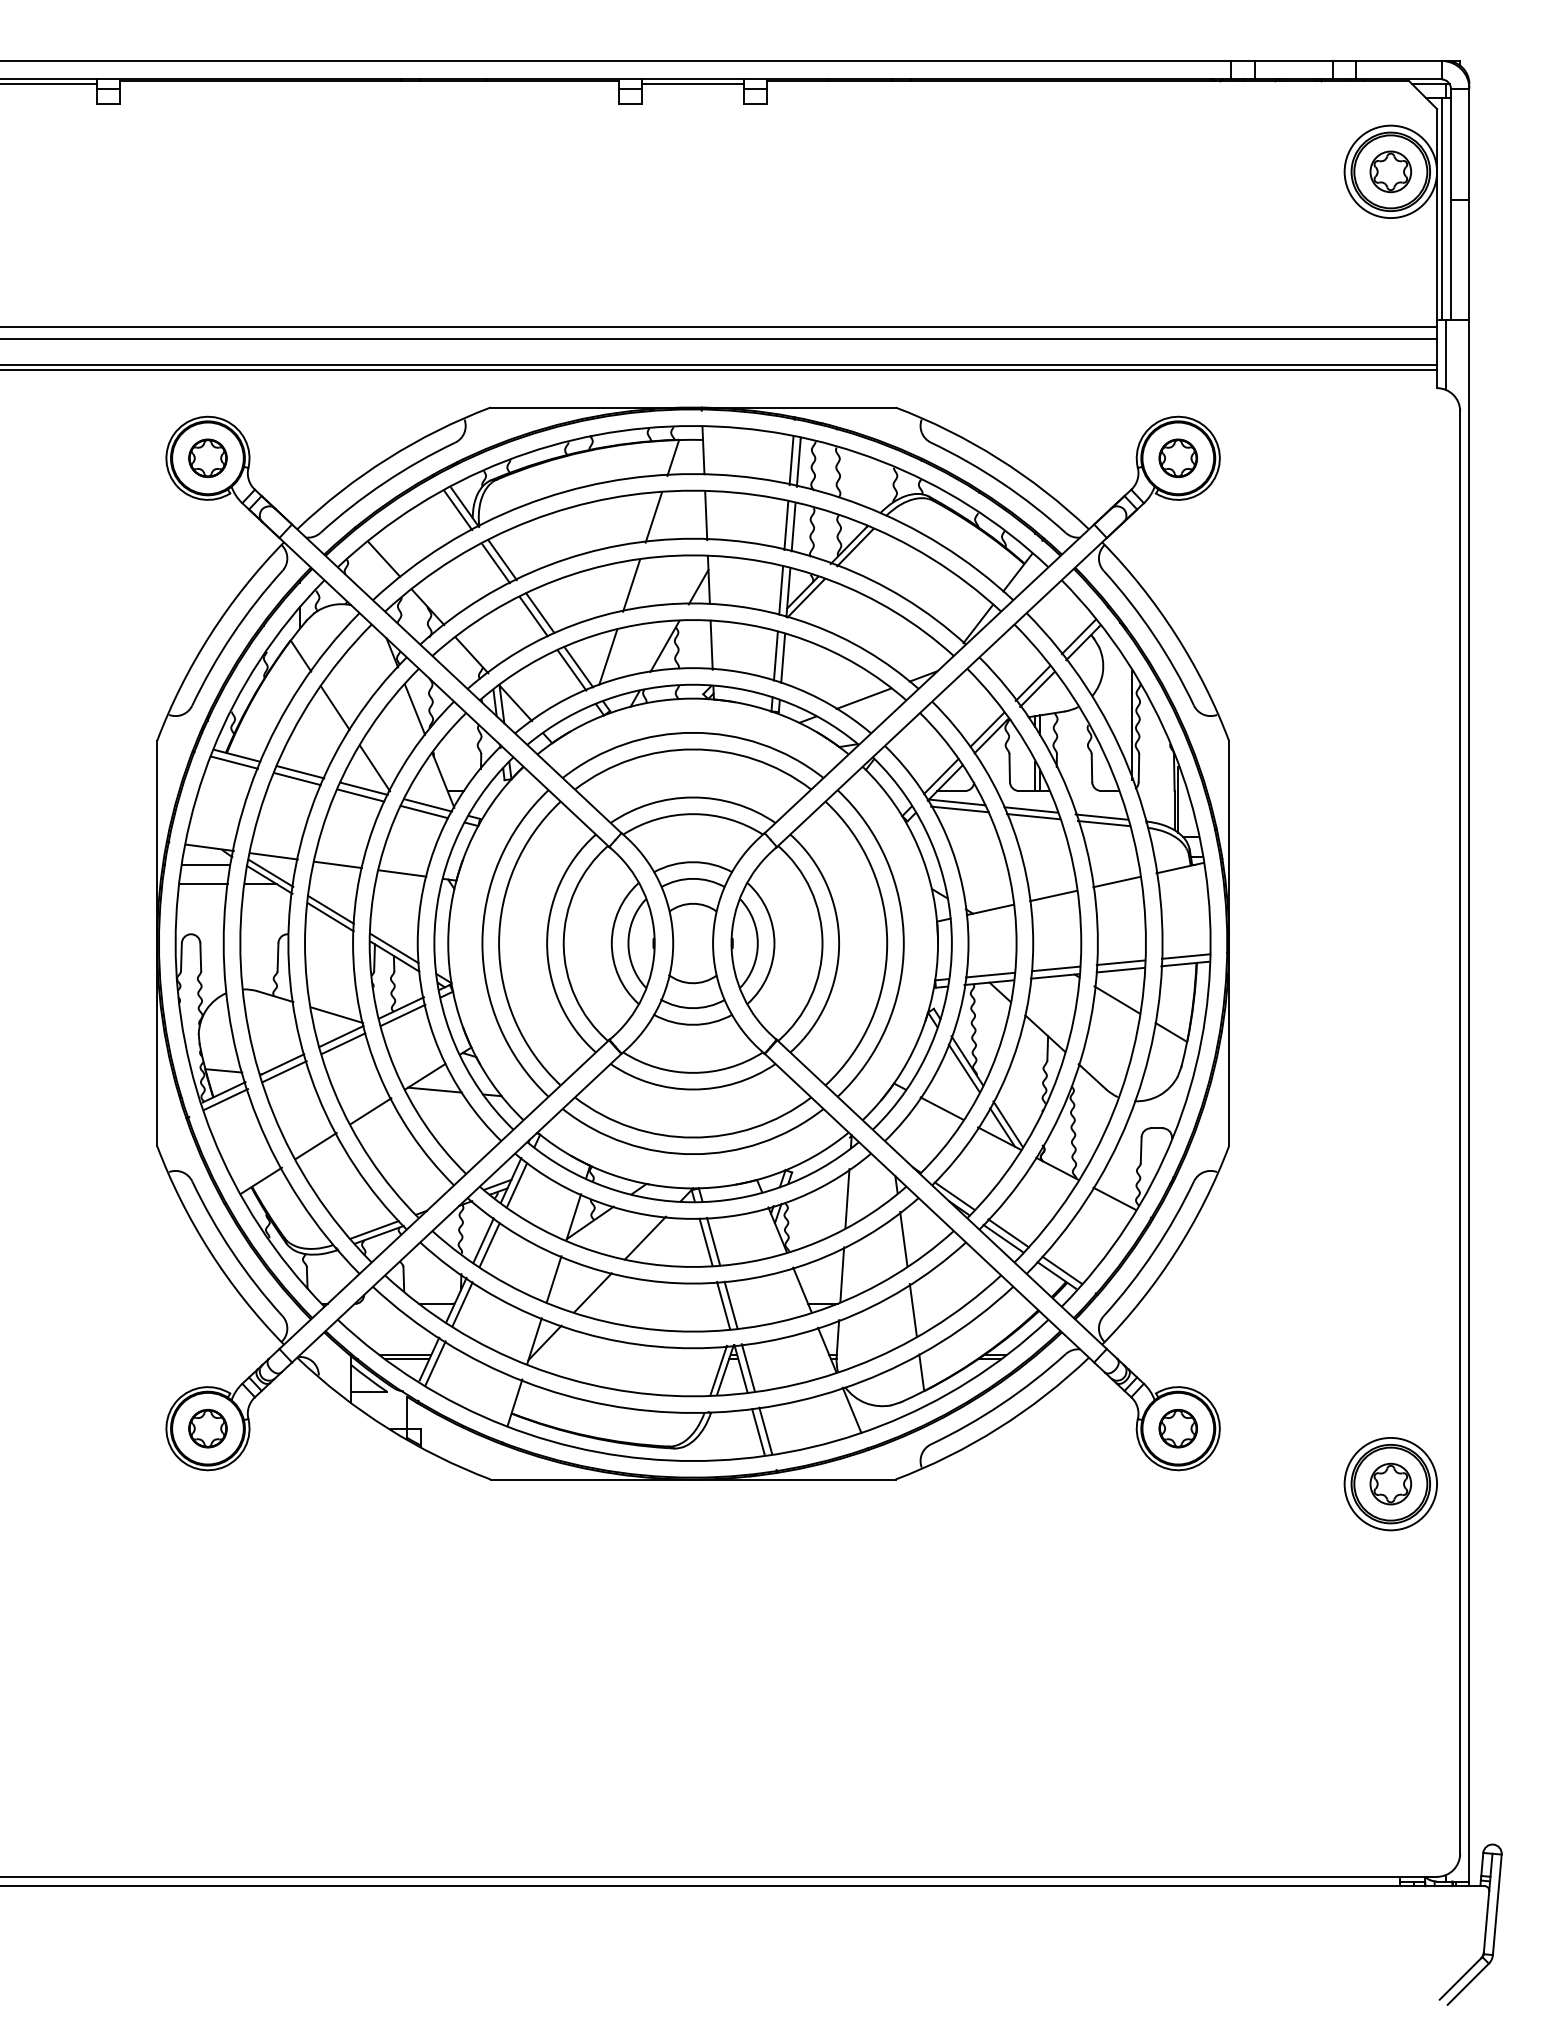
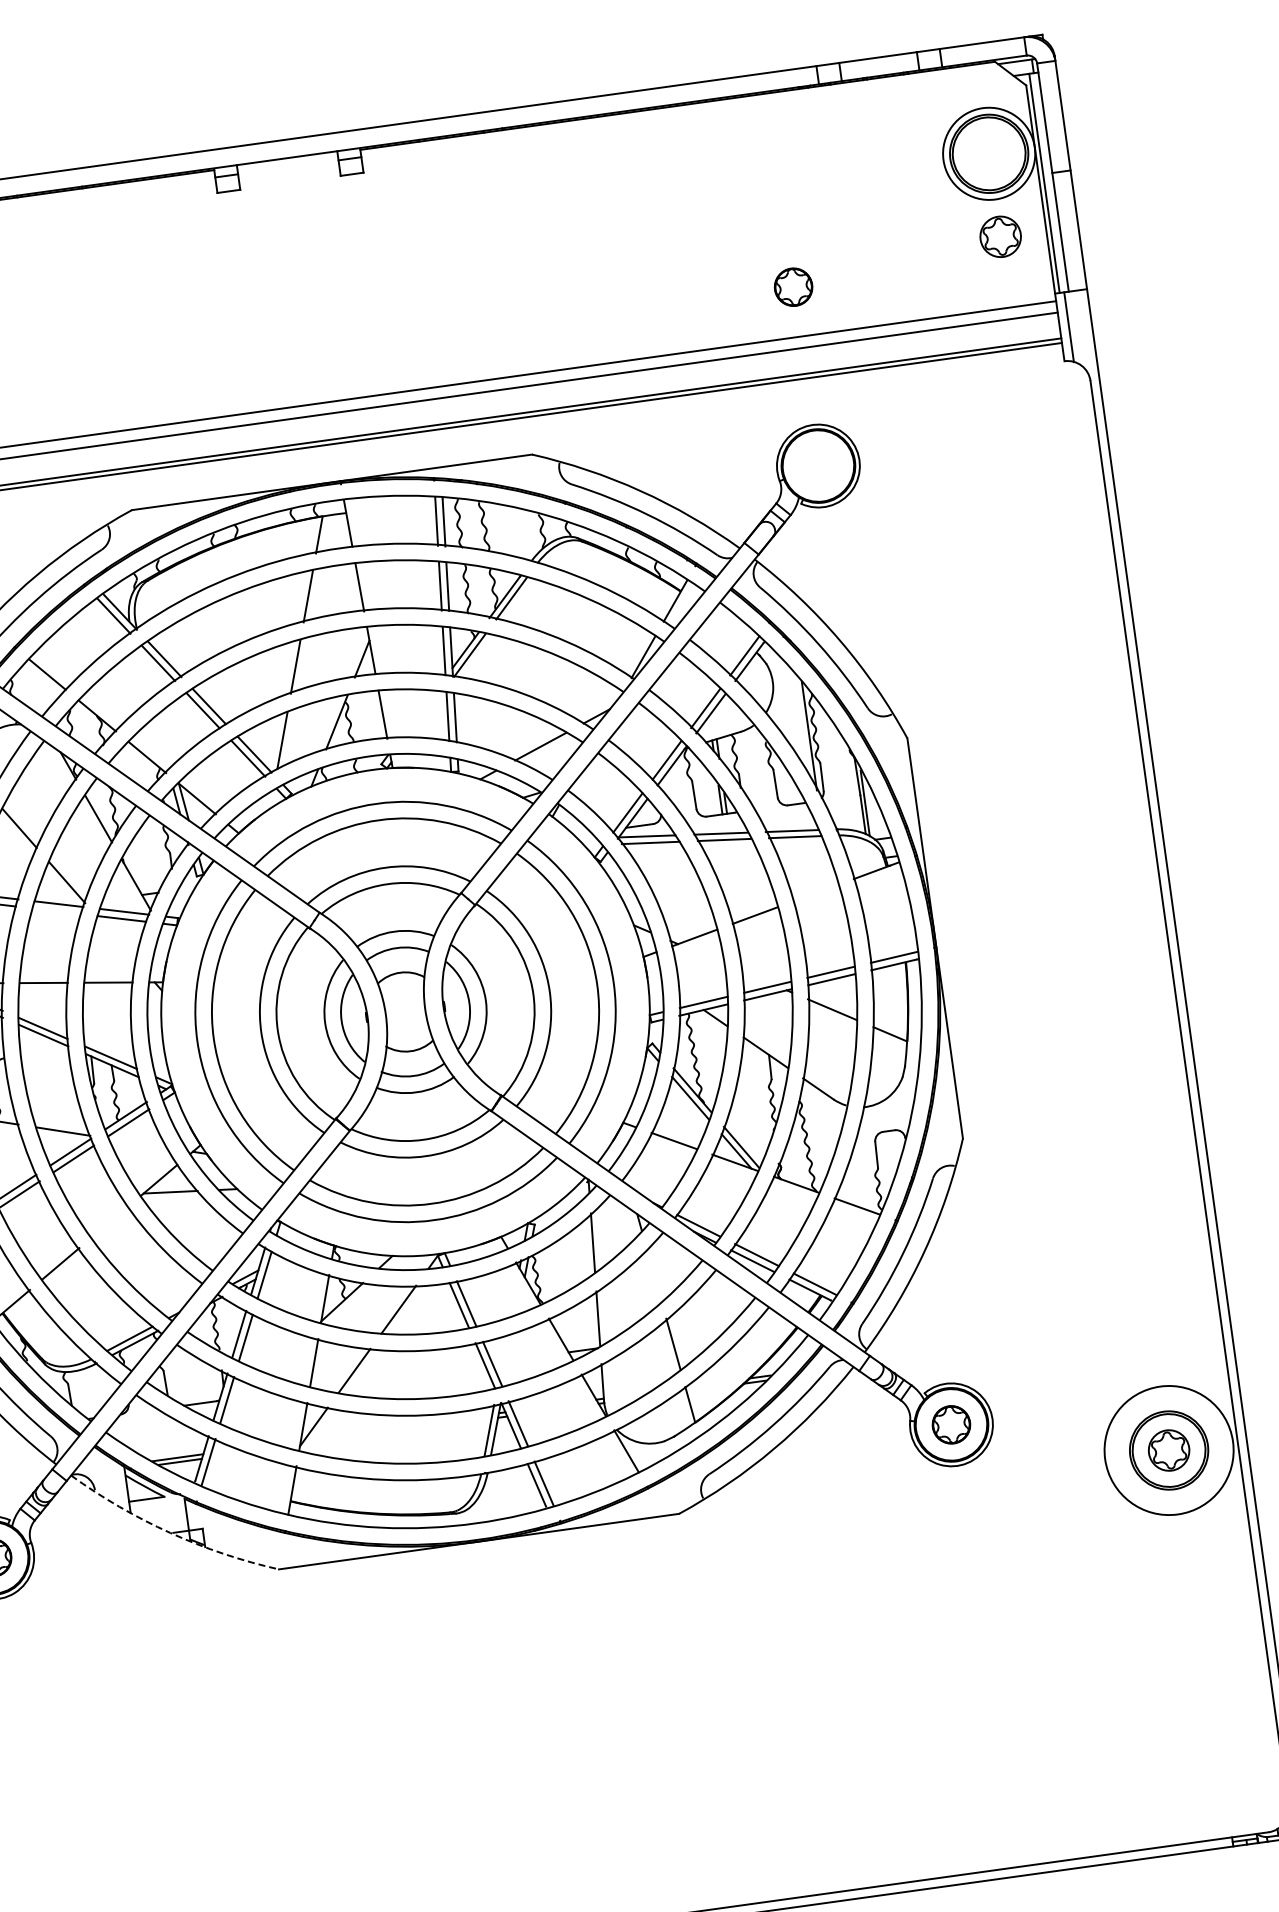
line: (692, 84) -> (287, 163), removed
part: (1390, 171) -> (1000, 236), moved
part: (1177, 458) -> (792, 287), moved
line: (360, 795) -> (56, 911), removed
line: (1116, 881) -> (815, 892), removed
line: (370, 1111) -> (109, 1222), removed
line: (903, 1238) -> (653, 1274), removed
arc: (387, 1428) -> (170, 1533), solid -> dashed
circle: (1390, 1483) -> (1168, 1449), size x1.4

